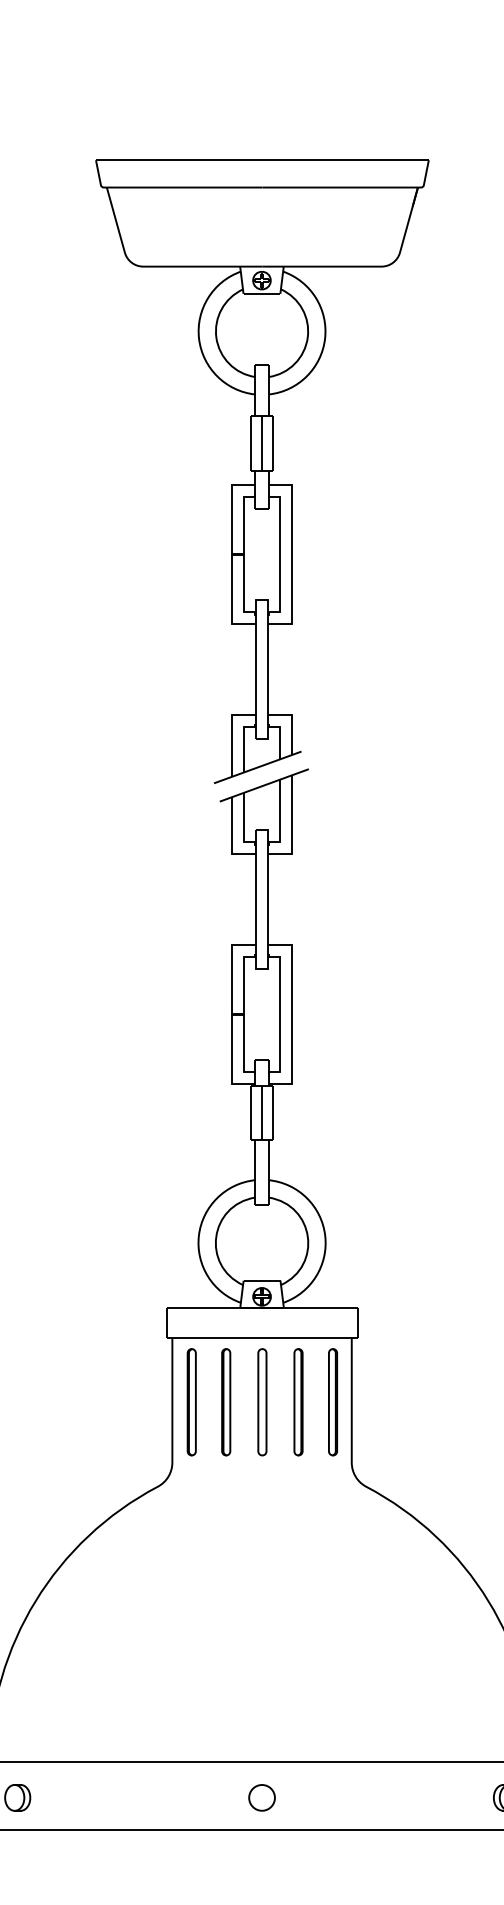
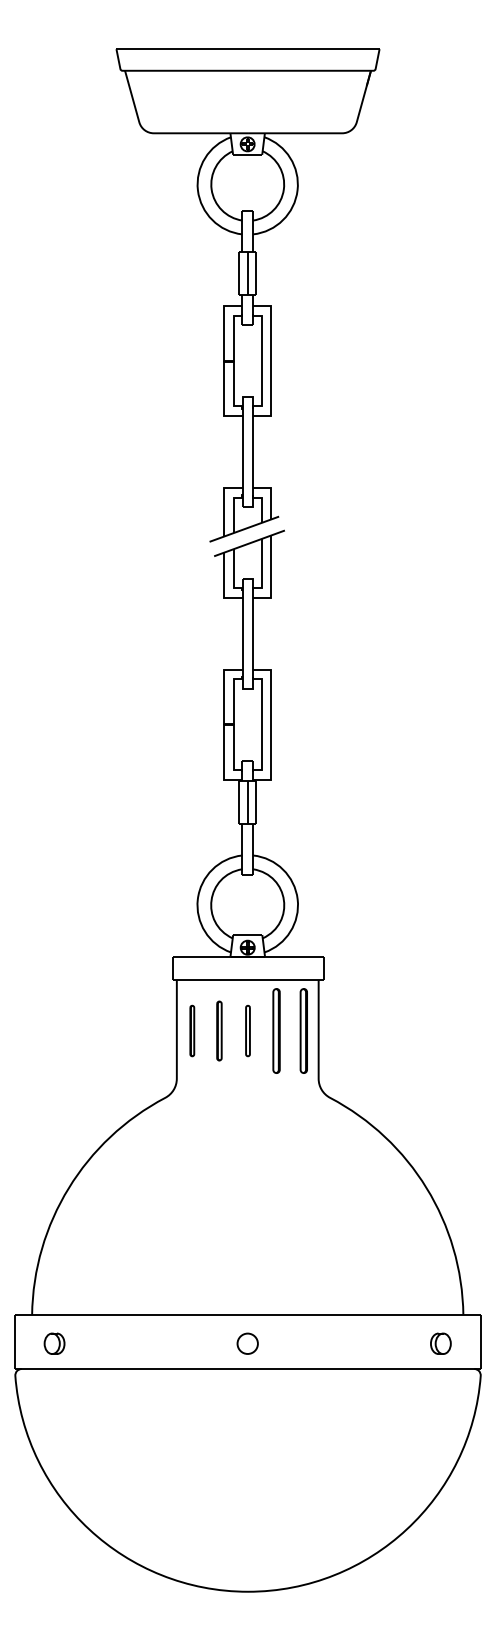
part: (192, 1401) -> (192, 1030), size x0.6
part: (226, 1401) -> (219, 1030), size x0.7
part: (261, 1401) -> (247, 1030), size x0.6

